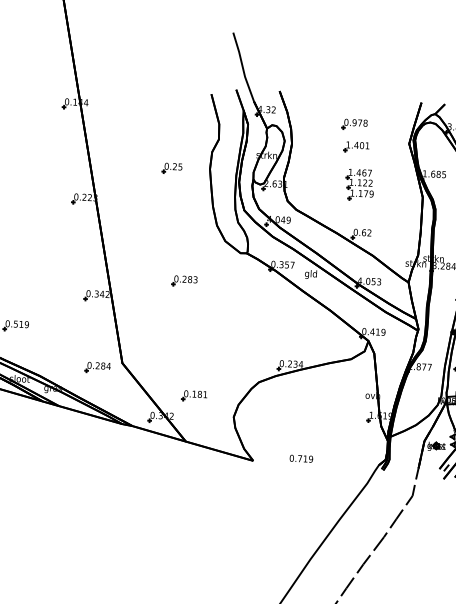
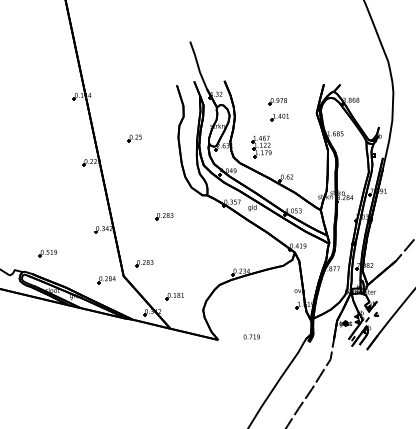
part: (171, 168) -> (134, 138), moved
part: (359, 184) -> (261, 146), moved
part: (153, 346) -> (144, 263), added

